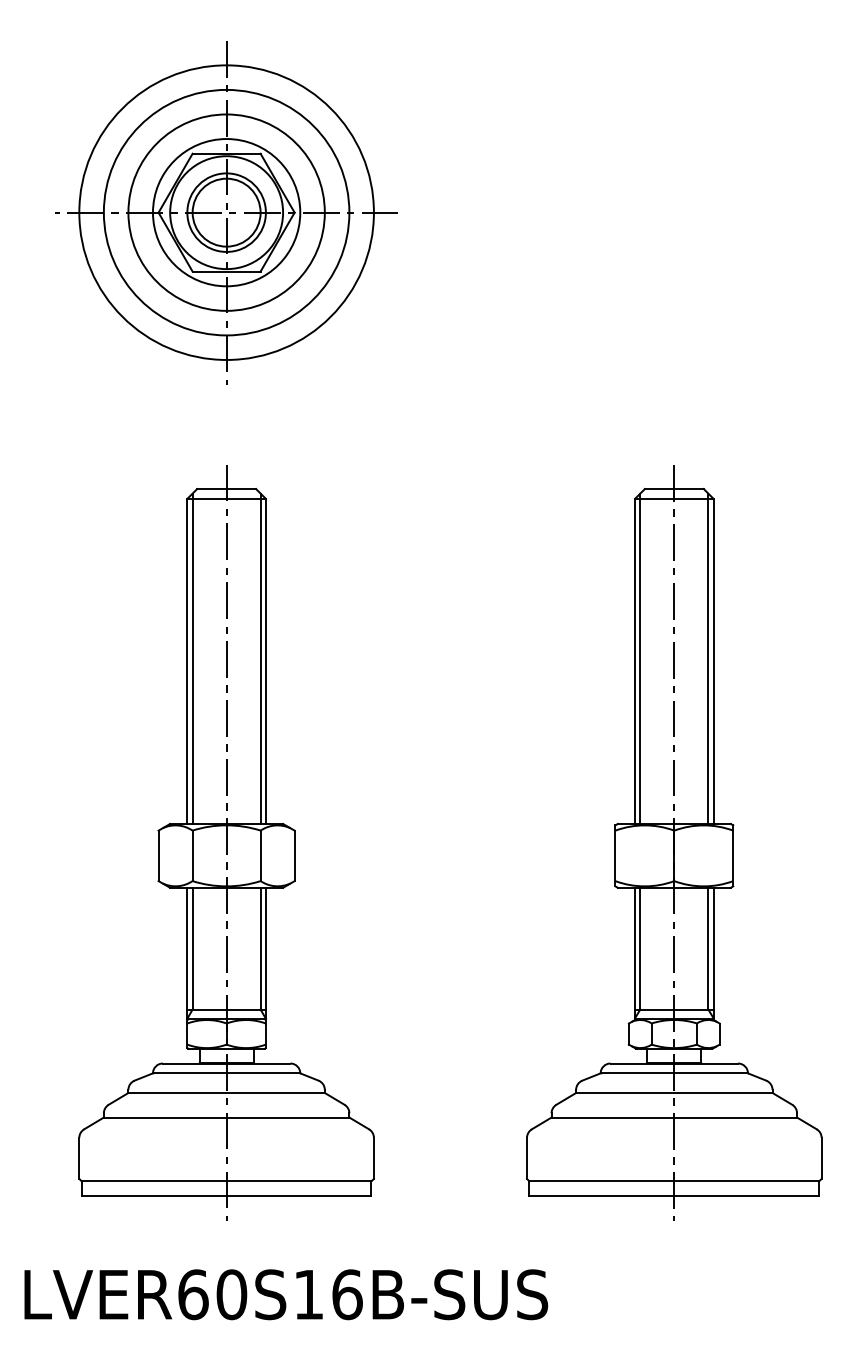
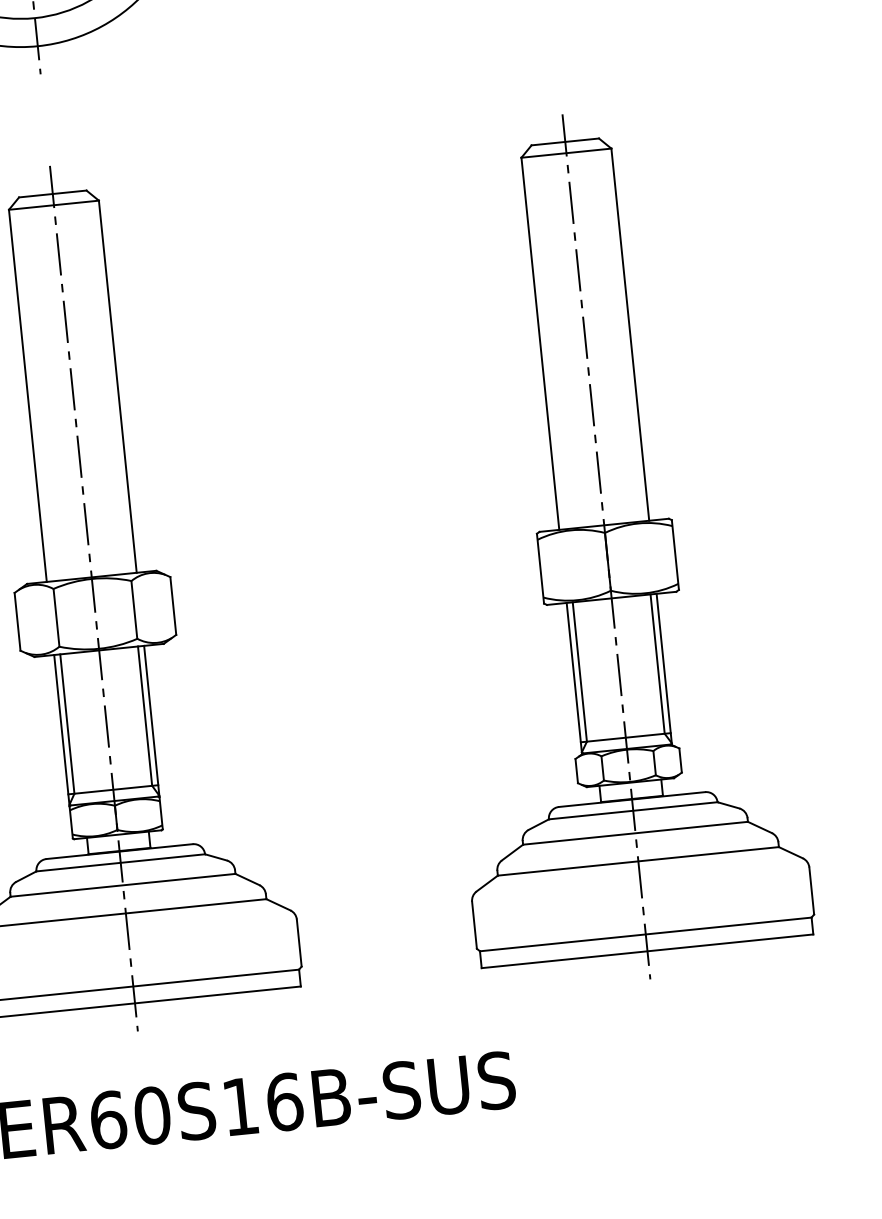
line: (192, 658) -> (33, 391), removed
line: (260, 658) -> (111, 384), removed
line: (640, 658) -> (546, 339), removed
line: (708, 658) -> (624, 331), removed

